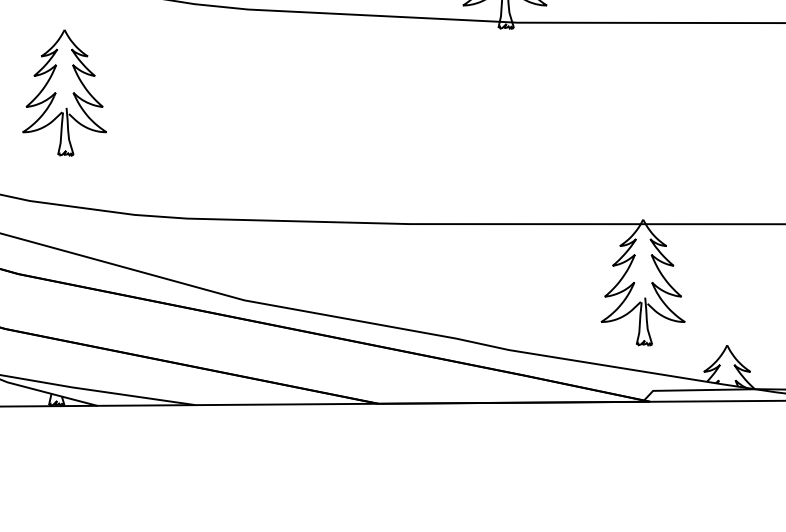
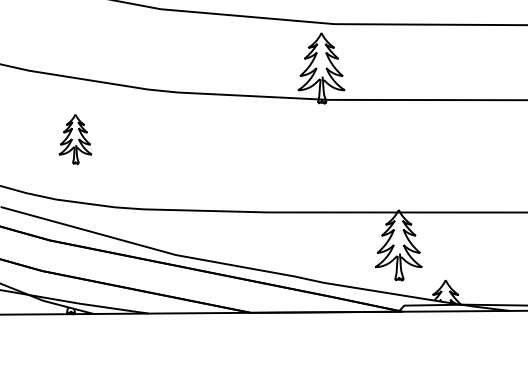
part: (64, 93) -> (75, 139), size x0.7

